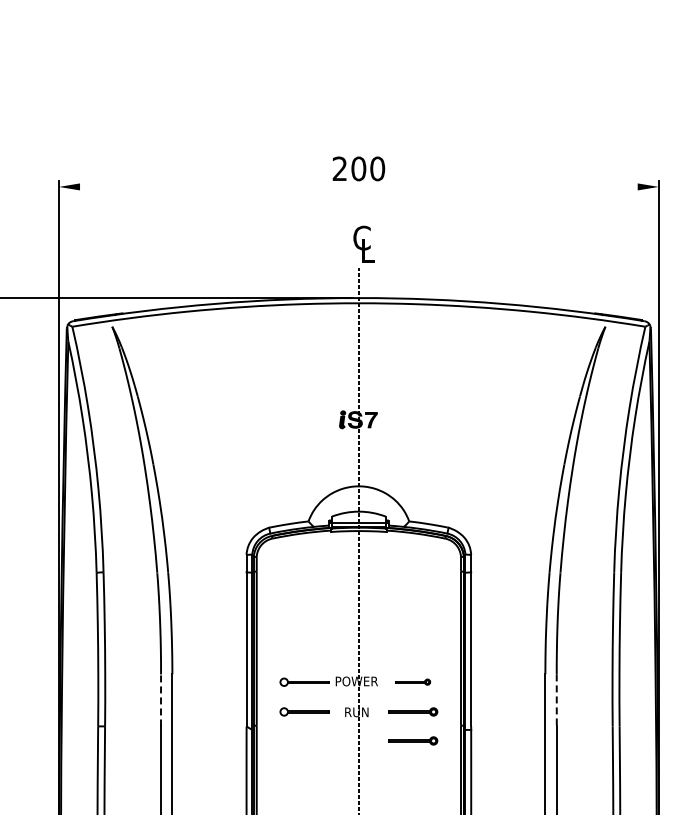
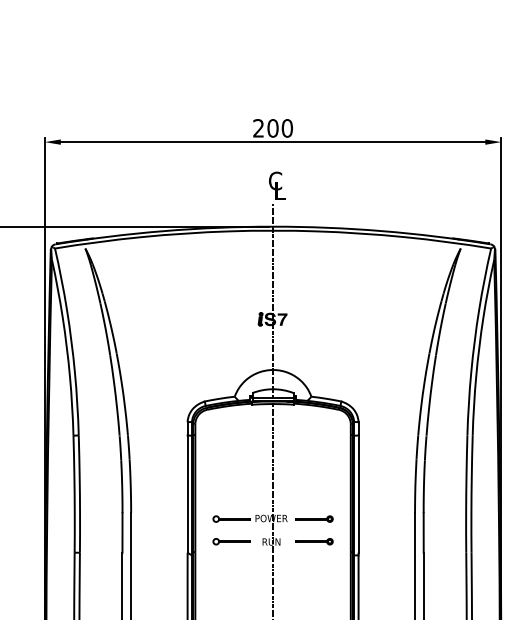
line: (358, 186) -> (272, 141), added
part: (413, 681) -> (314, 518), size x1.43
line: (161, 700) -> (122, 533), dashed -> solid
line: (556, 700) -> (423, 533), dashed -> solid
part: (413, 740) -> (314, 563), removed

